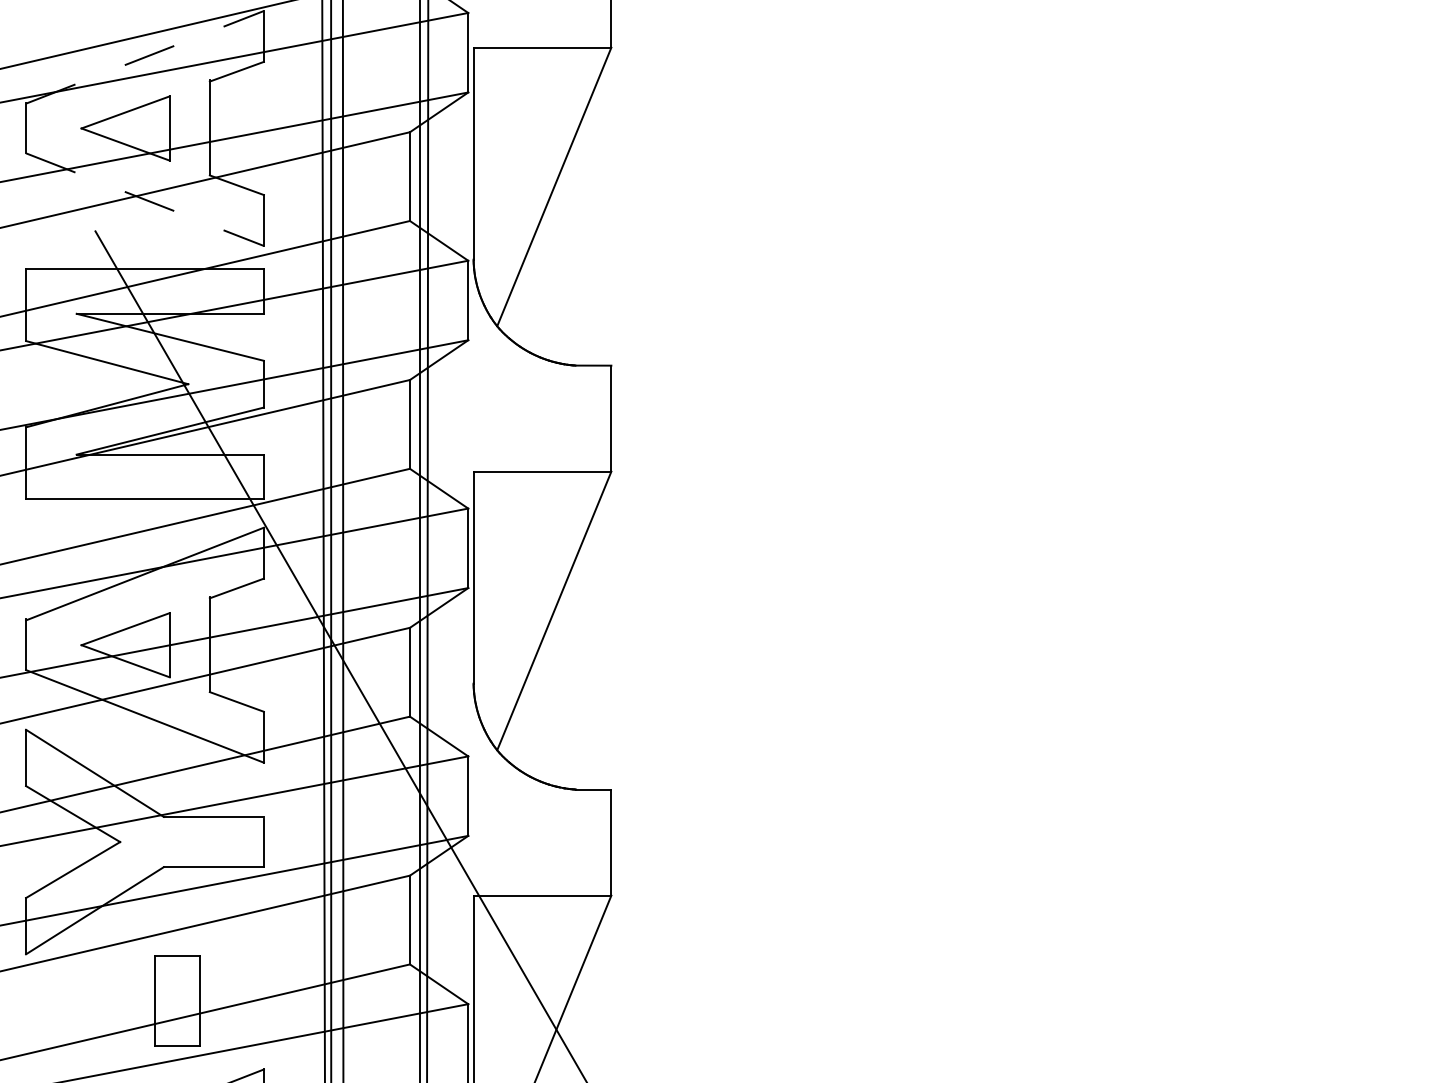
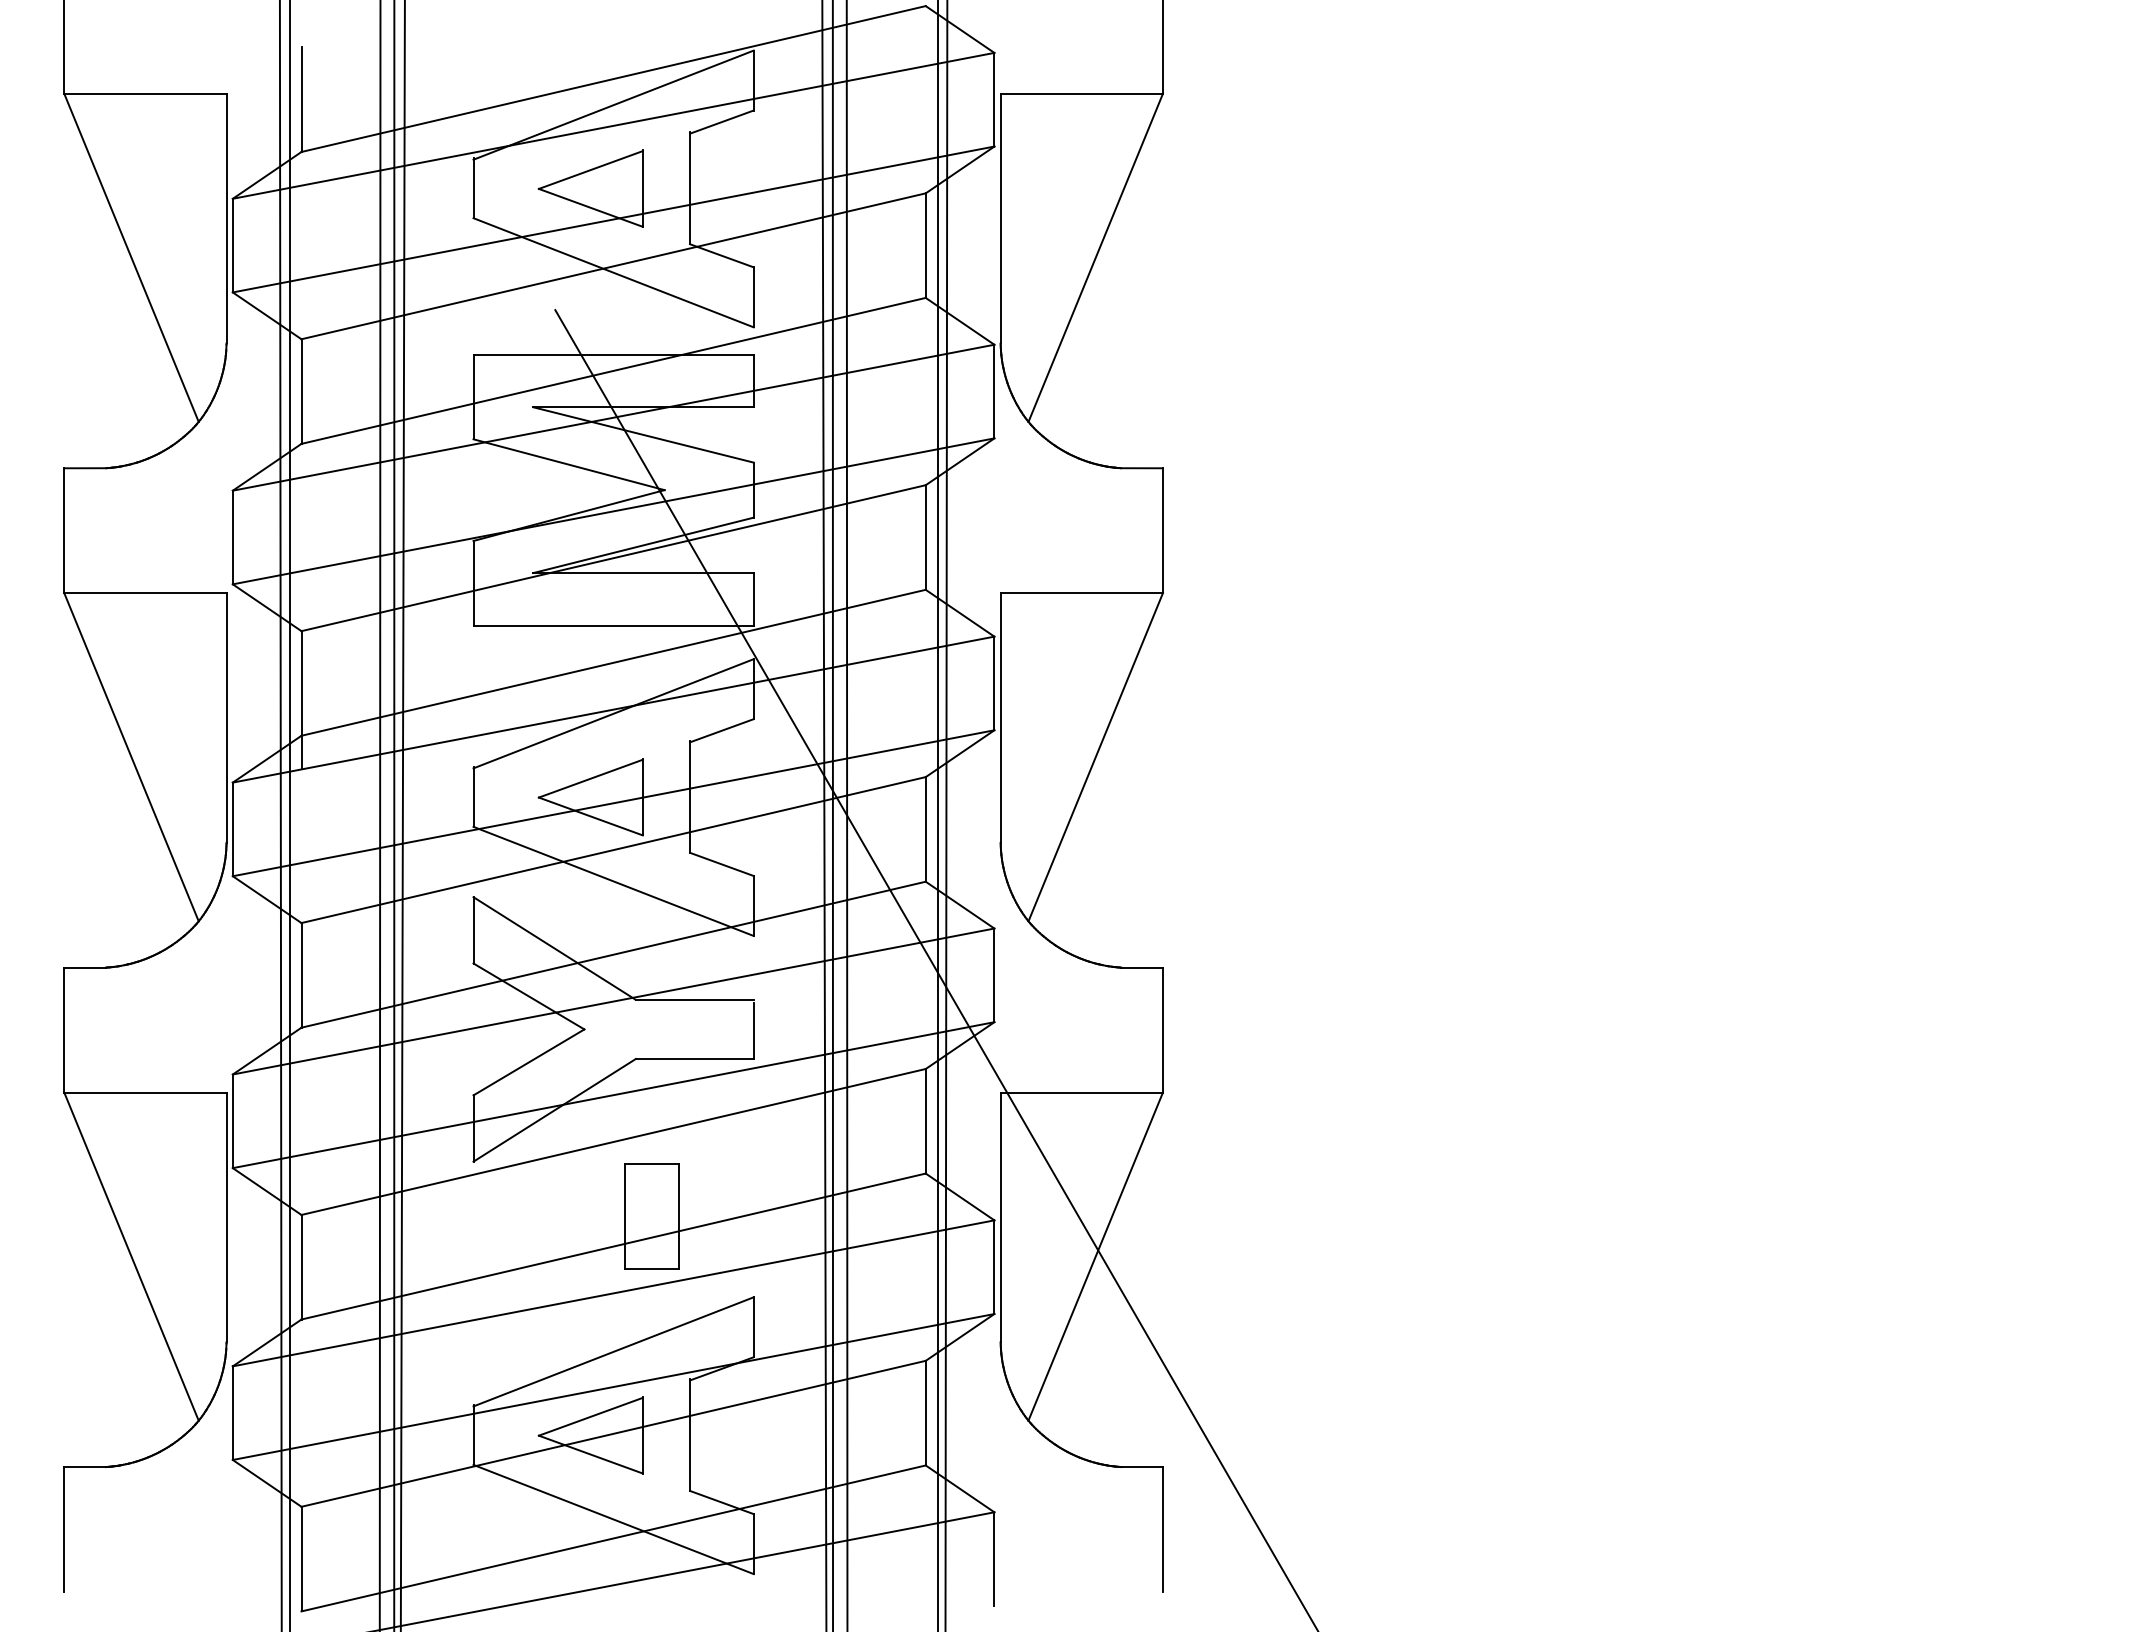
line: (145, 56) -> (614, 104), dashed -> solid
line: (145, 199) -> (614, 272), dashed -> solid

